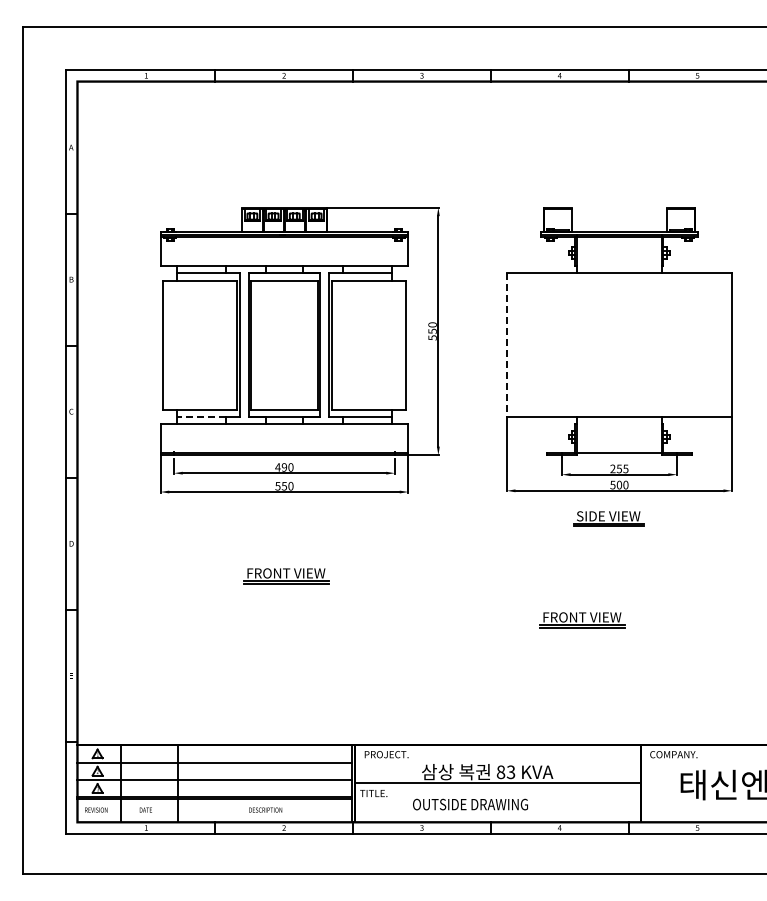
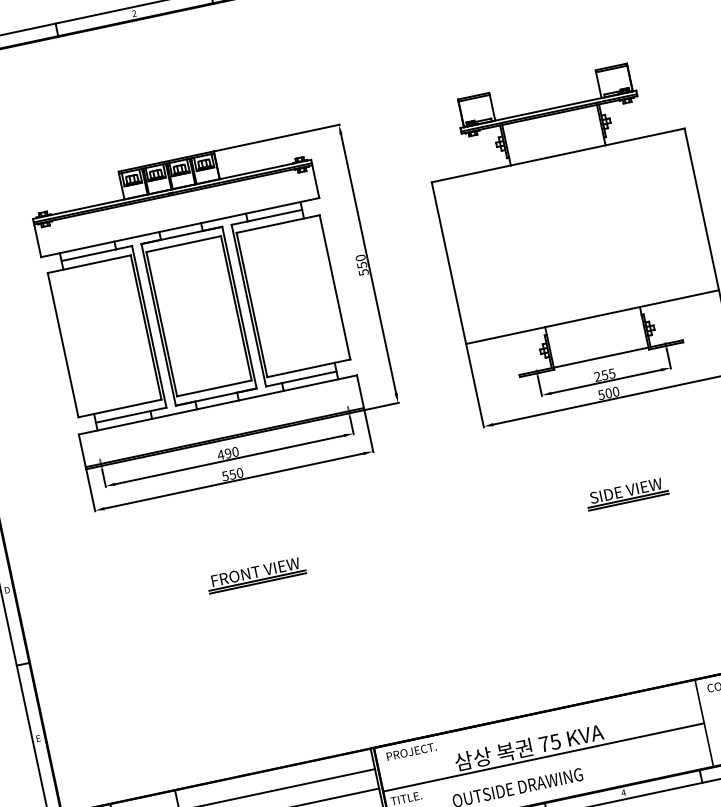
line: (506, 345) -> (448, 263), dashed -> solid
line: (201, 417) -> (123, 417), dashed -> solid
part: (608, 518) -> (626, 493), moved
part: (582, 620) -> (599, 554), removed
text: (505, 772) -> (549, 743), 83 -> 75

